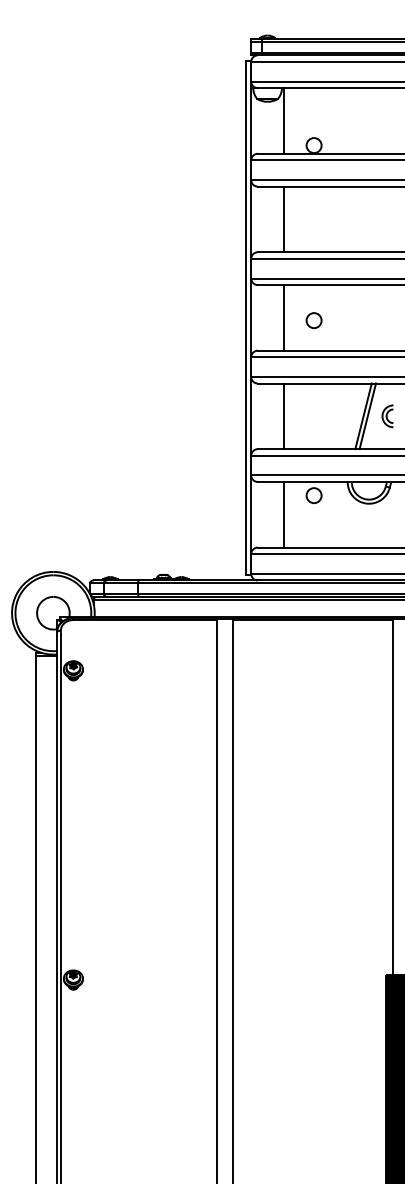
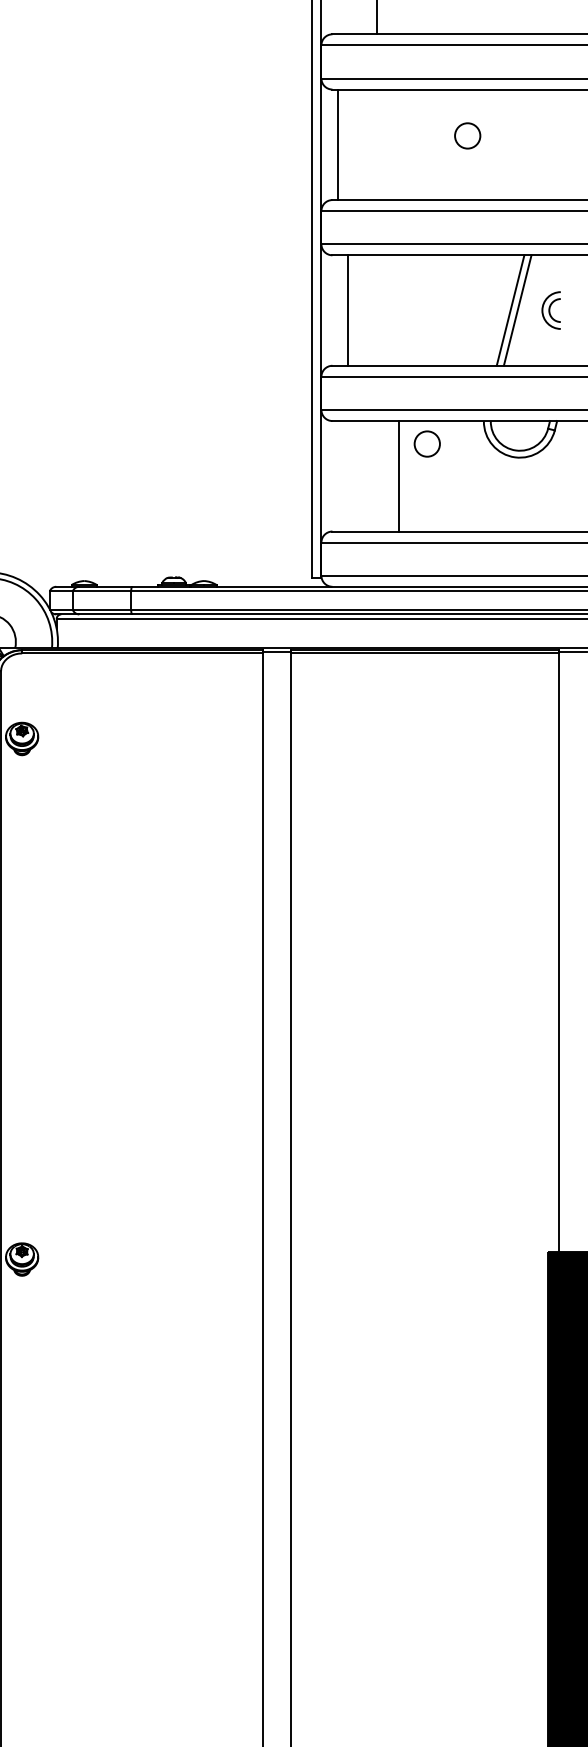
line: (284, 317) -> (338, 144), moved
circle: (313, 320) -> (466, 135), moved
line: (284, 416) -> (348, 310), moved
line: (284, 514) -> (399, 475), moved

